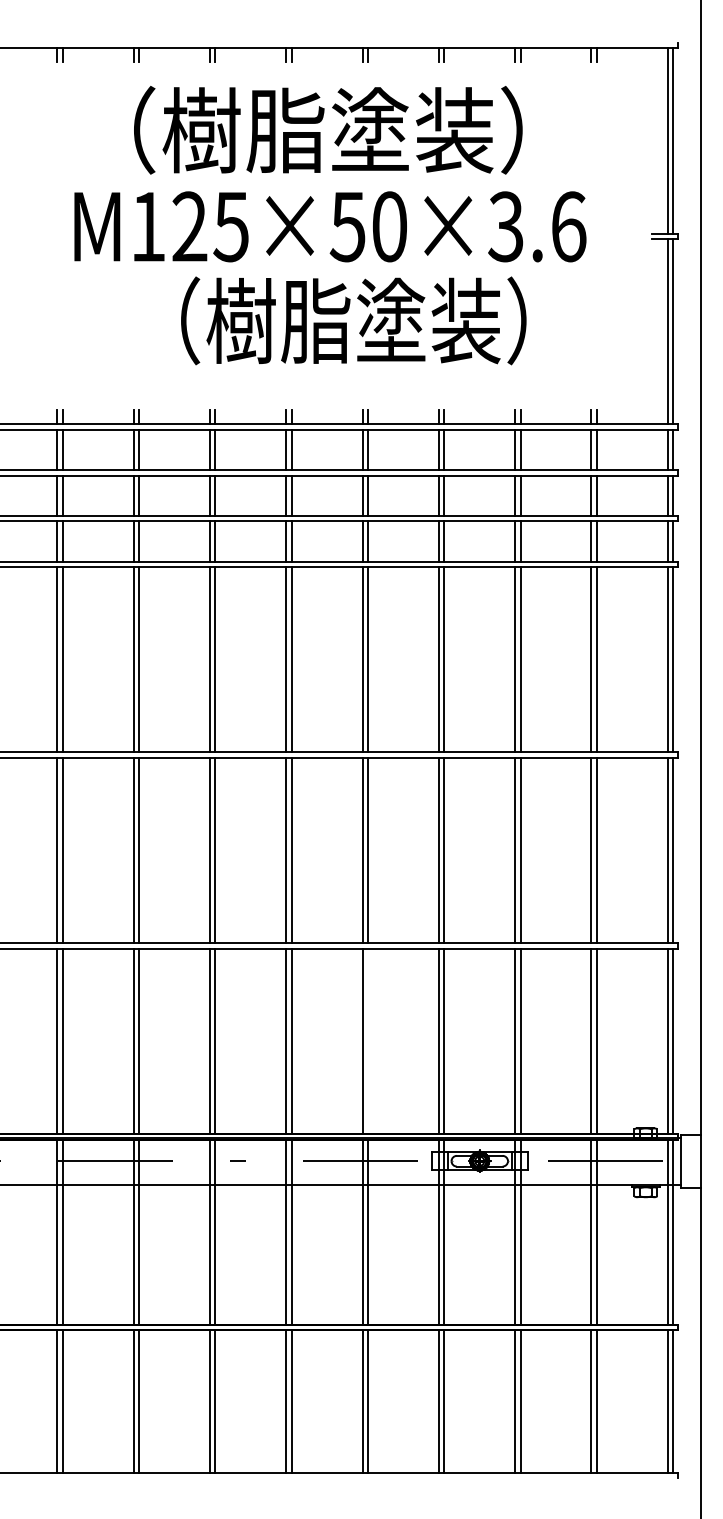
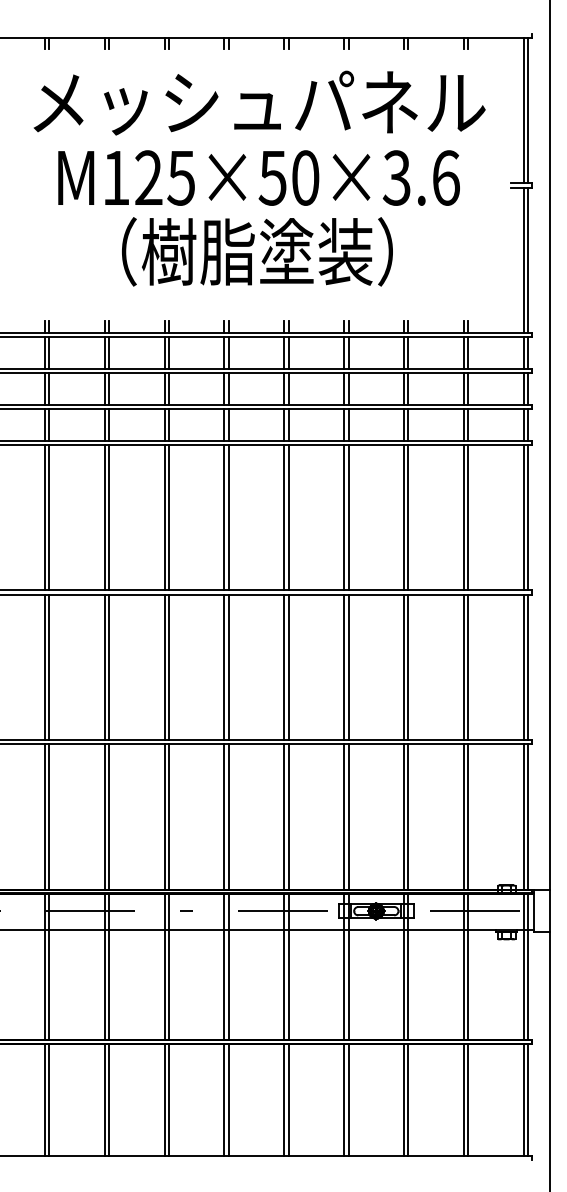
text: (330, 130) -> (259, 102), （樹脂塗装） -> メッシュパネル
text: (353, 320) -> (257, 251), moved
line: (367, 1040) -> (288, 816), added

